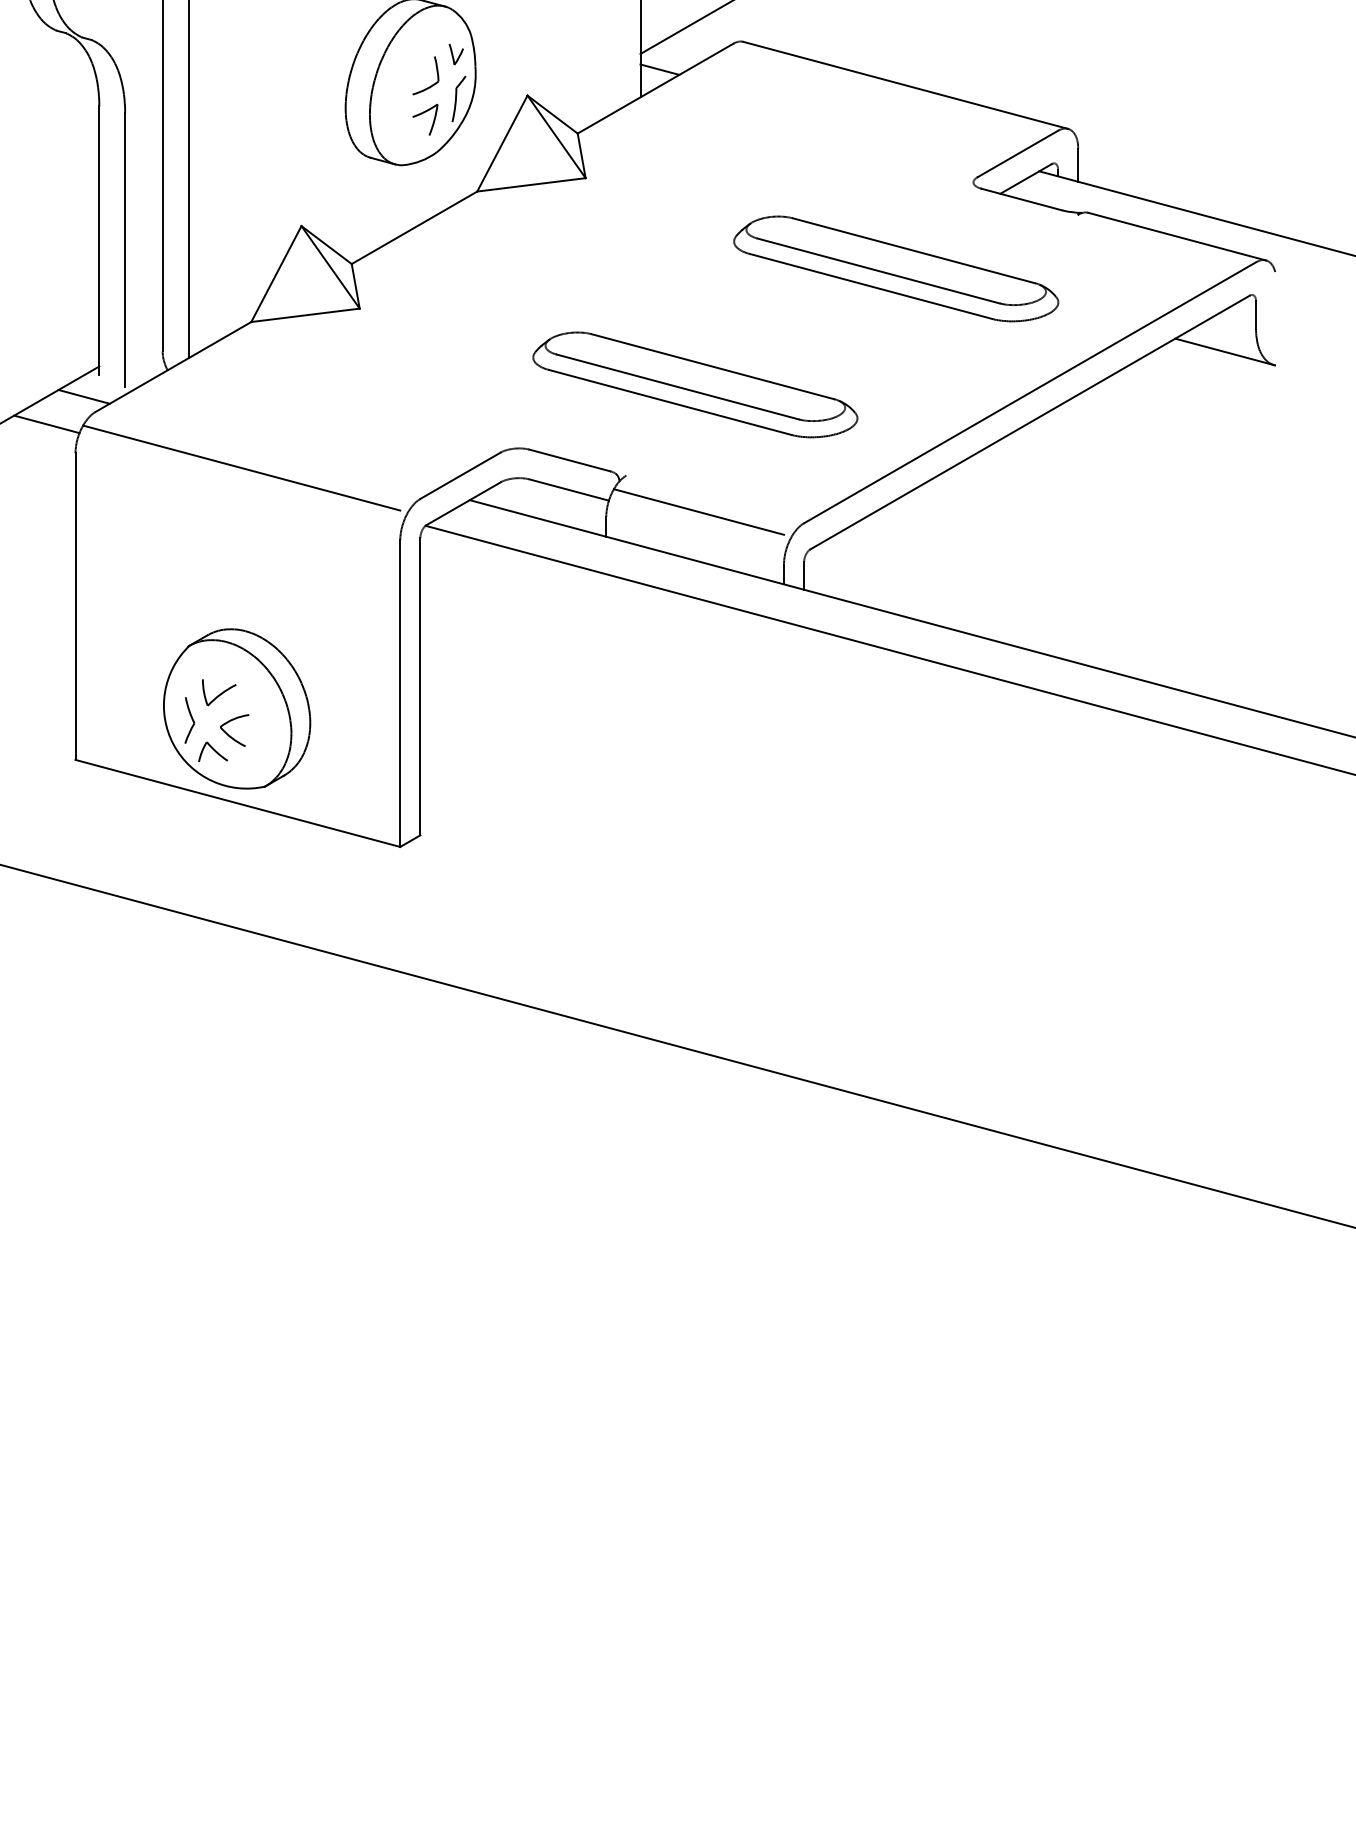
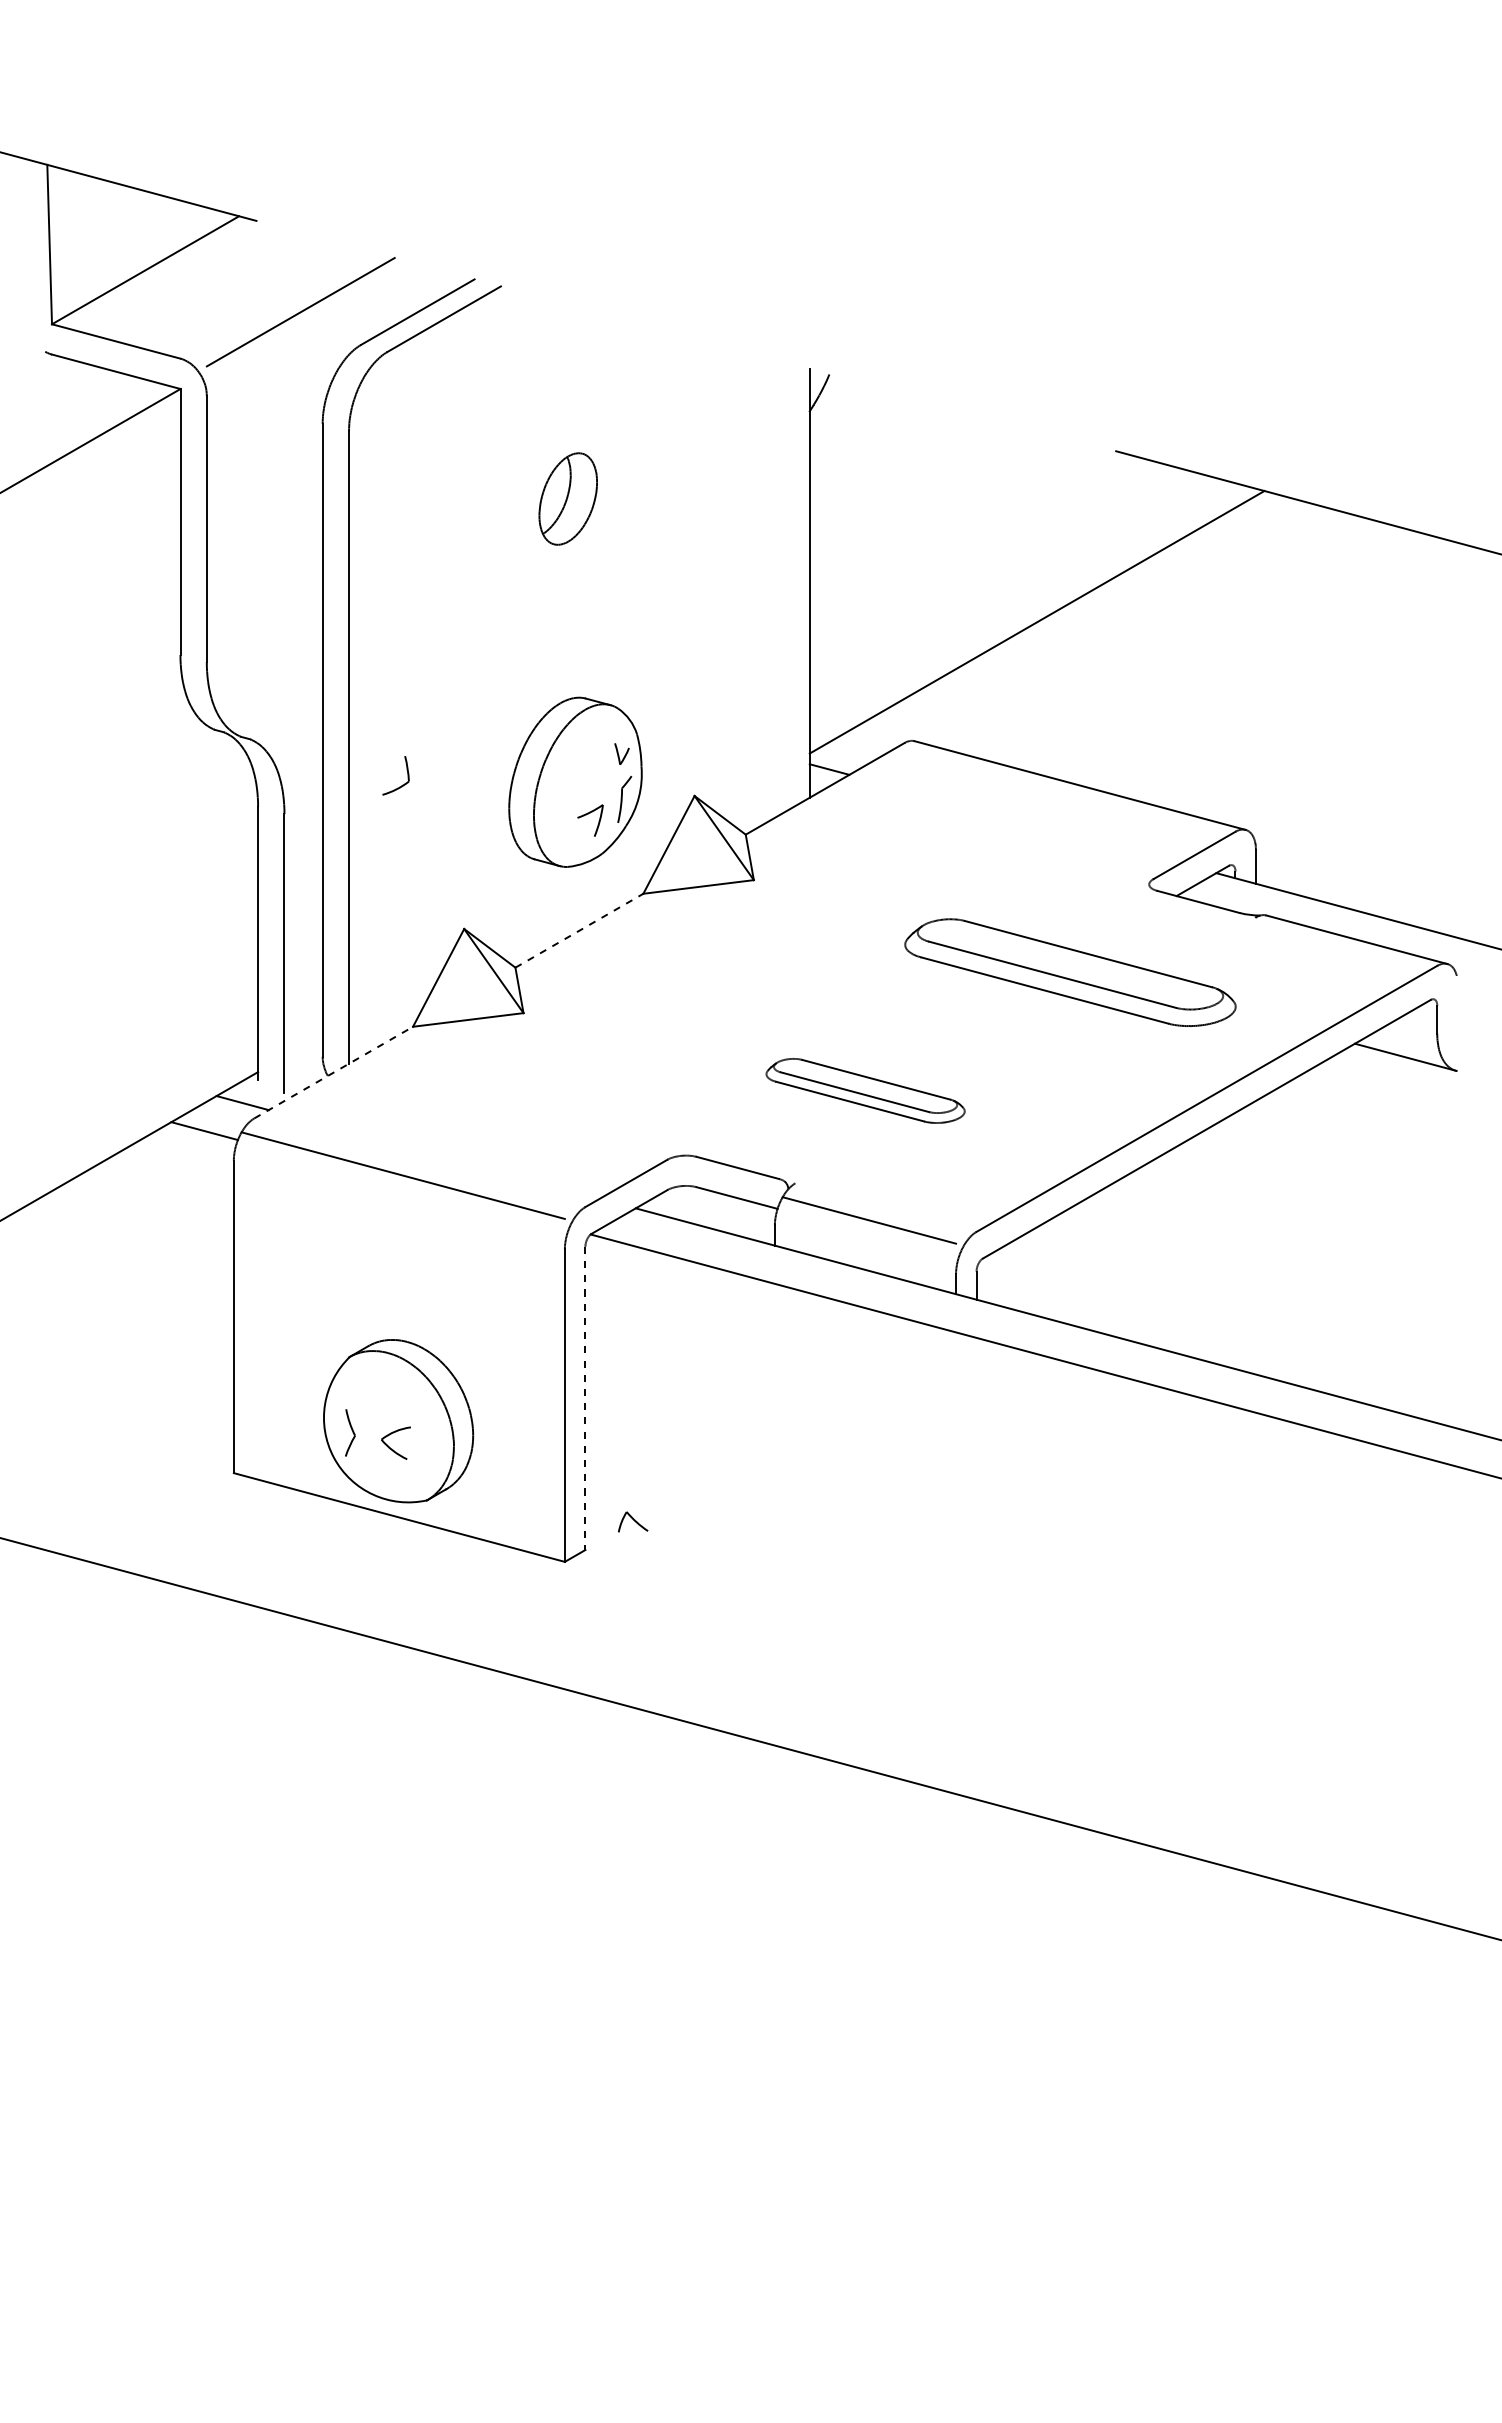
part: (432, 84) -> (402, 784), moved
line: (414, 227) -> (579, 930), solid -> dashed
line: (173, 366) -> (333, 1072), solid -> dashed
part: (695, 384) -> (865, 1090), size x0.6
line: (420, 686) -> (585, 1398), solid -> dashed
part: (218, 692) -> (379, 1404), removed
part: (213, 751) -> (633, 1521), moved

